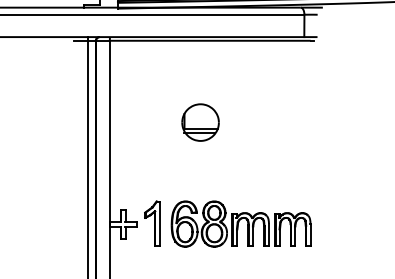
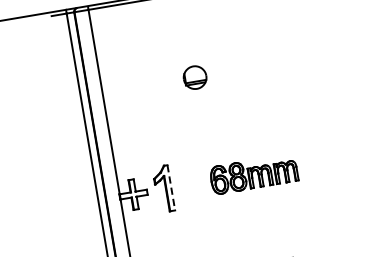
part: (200, 122) -> (195, 77), size x0.6
part: (240, 223) -> (253, 173), size x0.6
line: (160, 224) -> (171, 188), solid -> dashed

